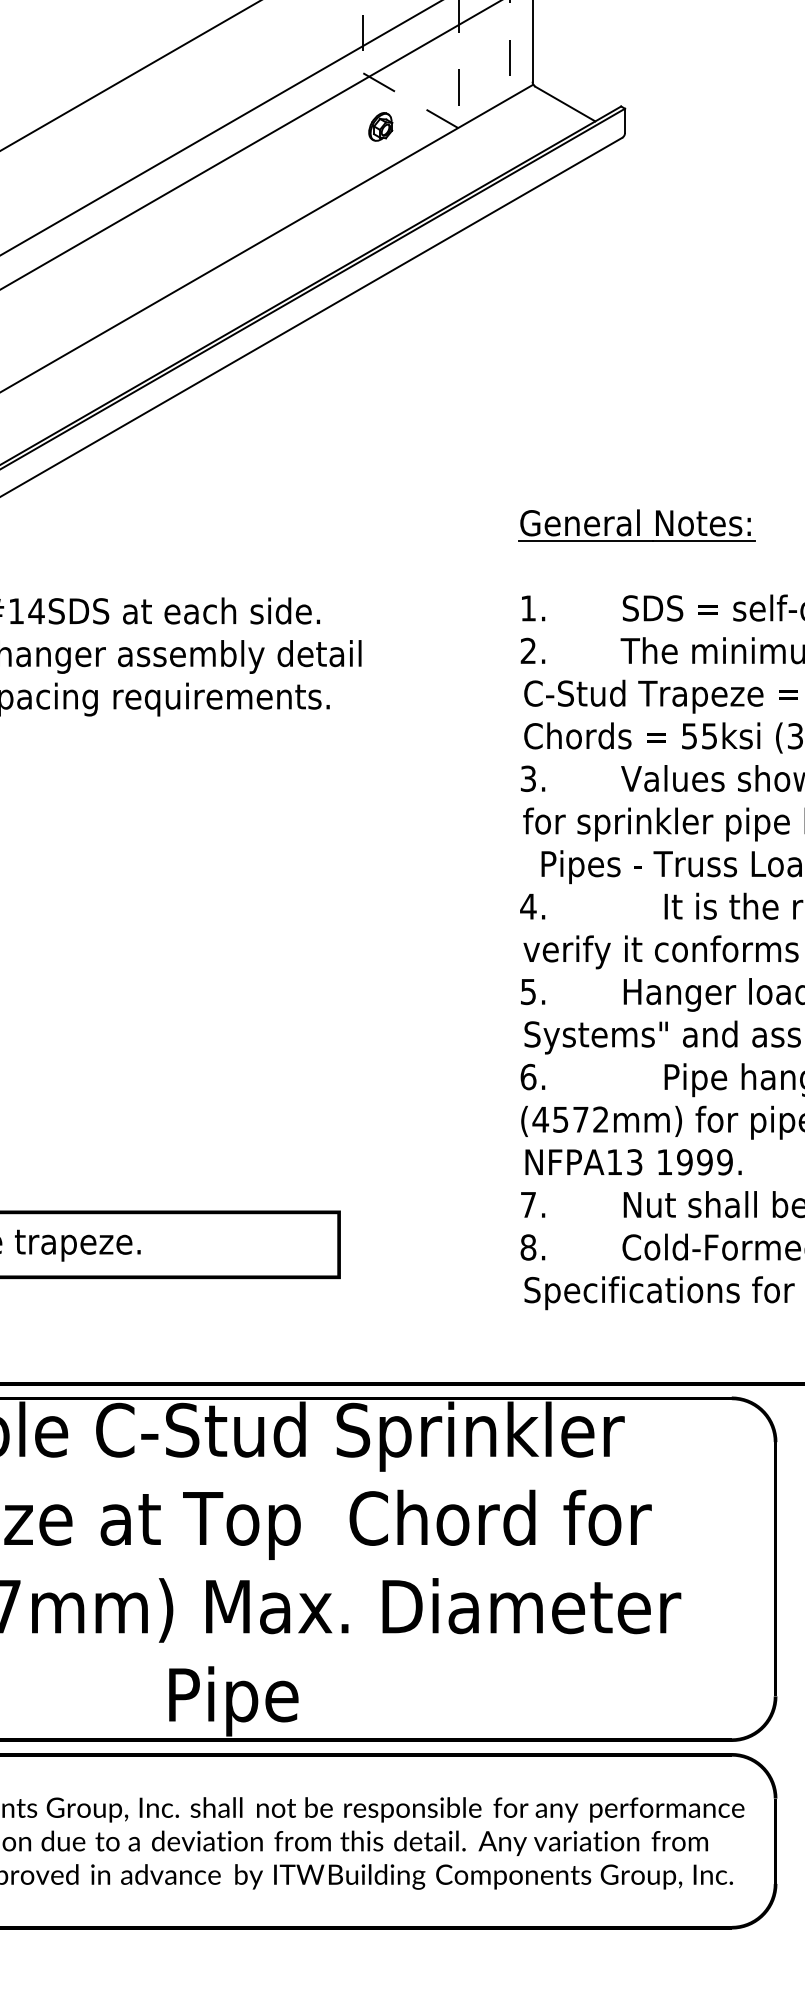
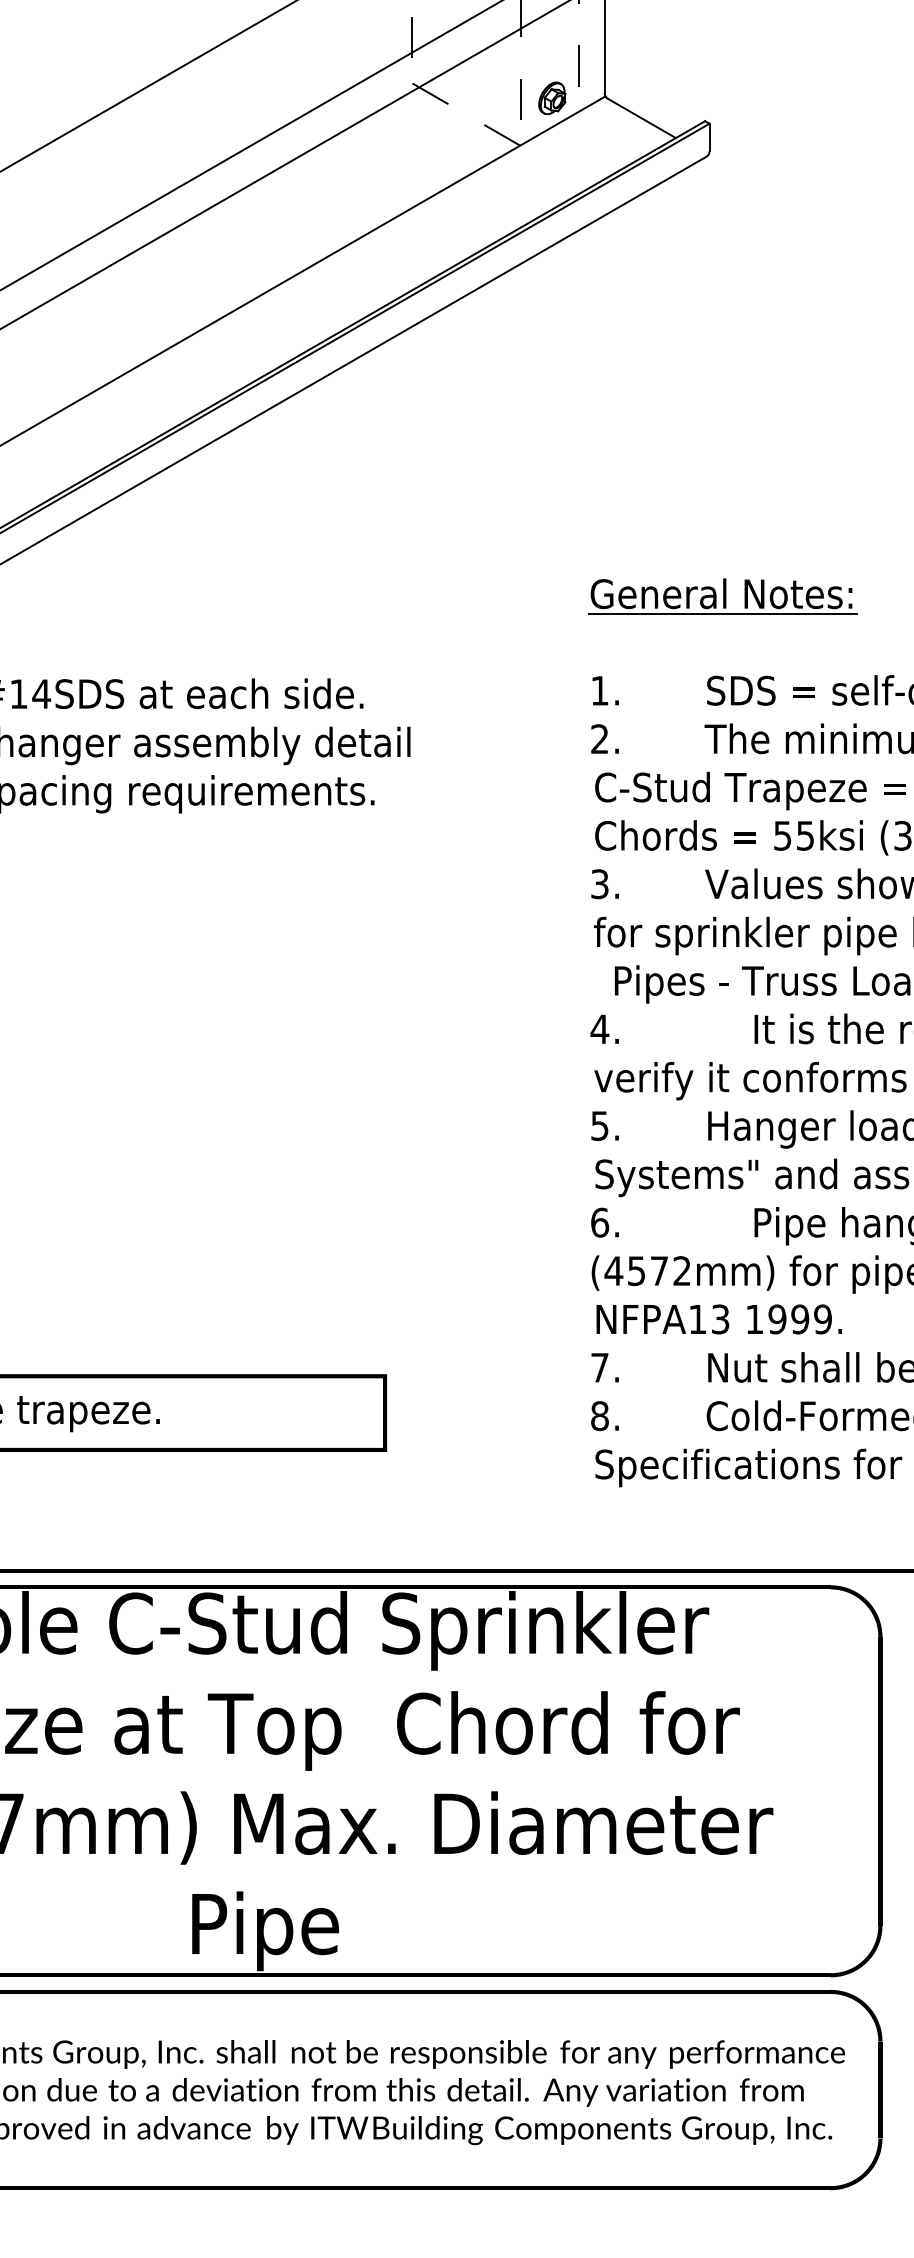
part: (380, 127) -> (552, 98), moved

